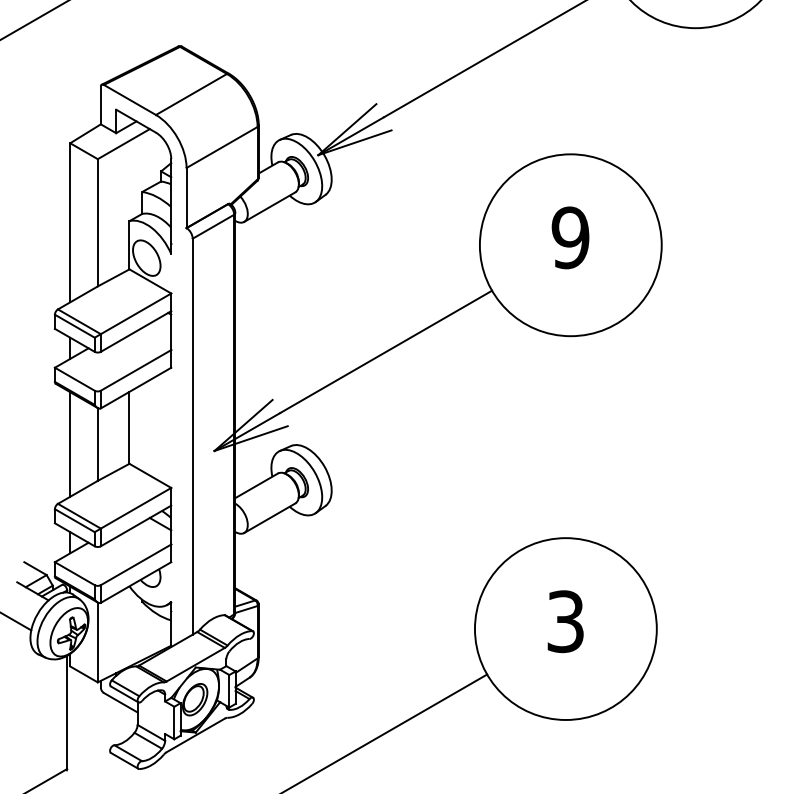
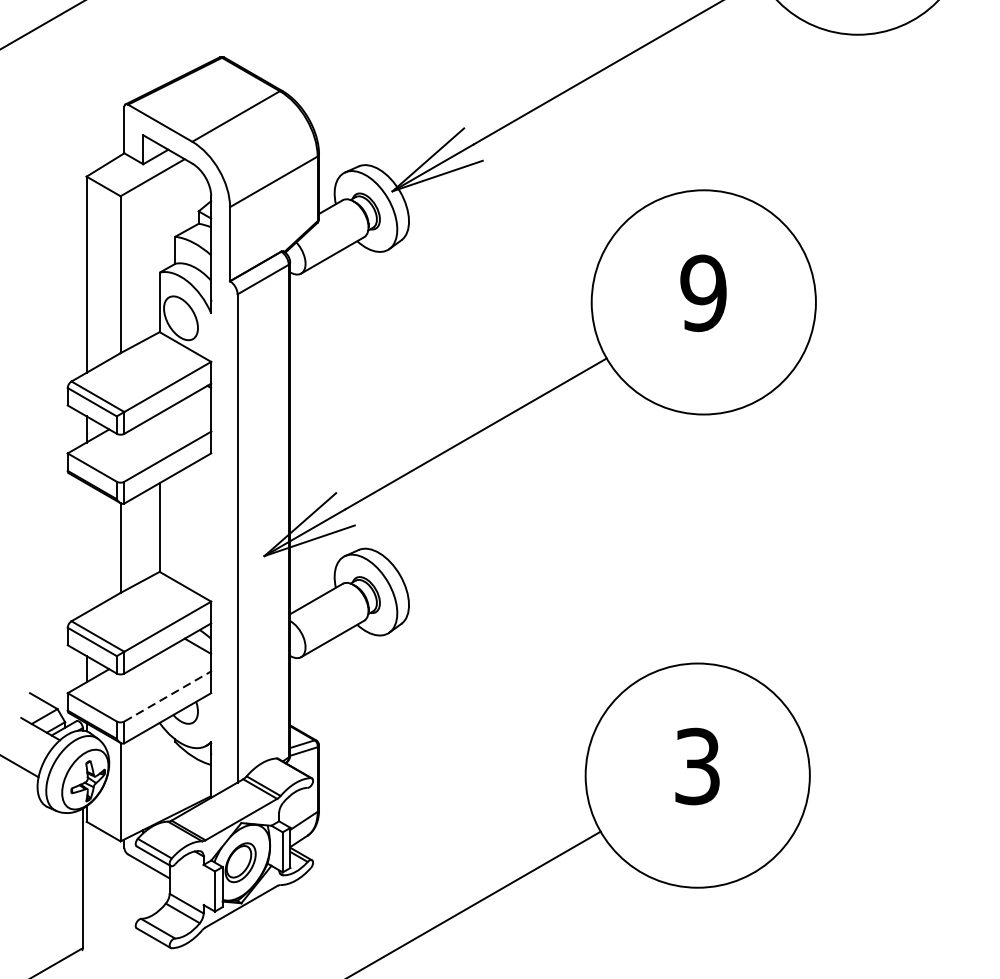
line: (70, 444) -> (86, 548), removed
line: (136, 564) -> (168, 696), solid -> dashed

